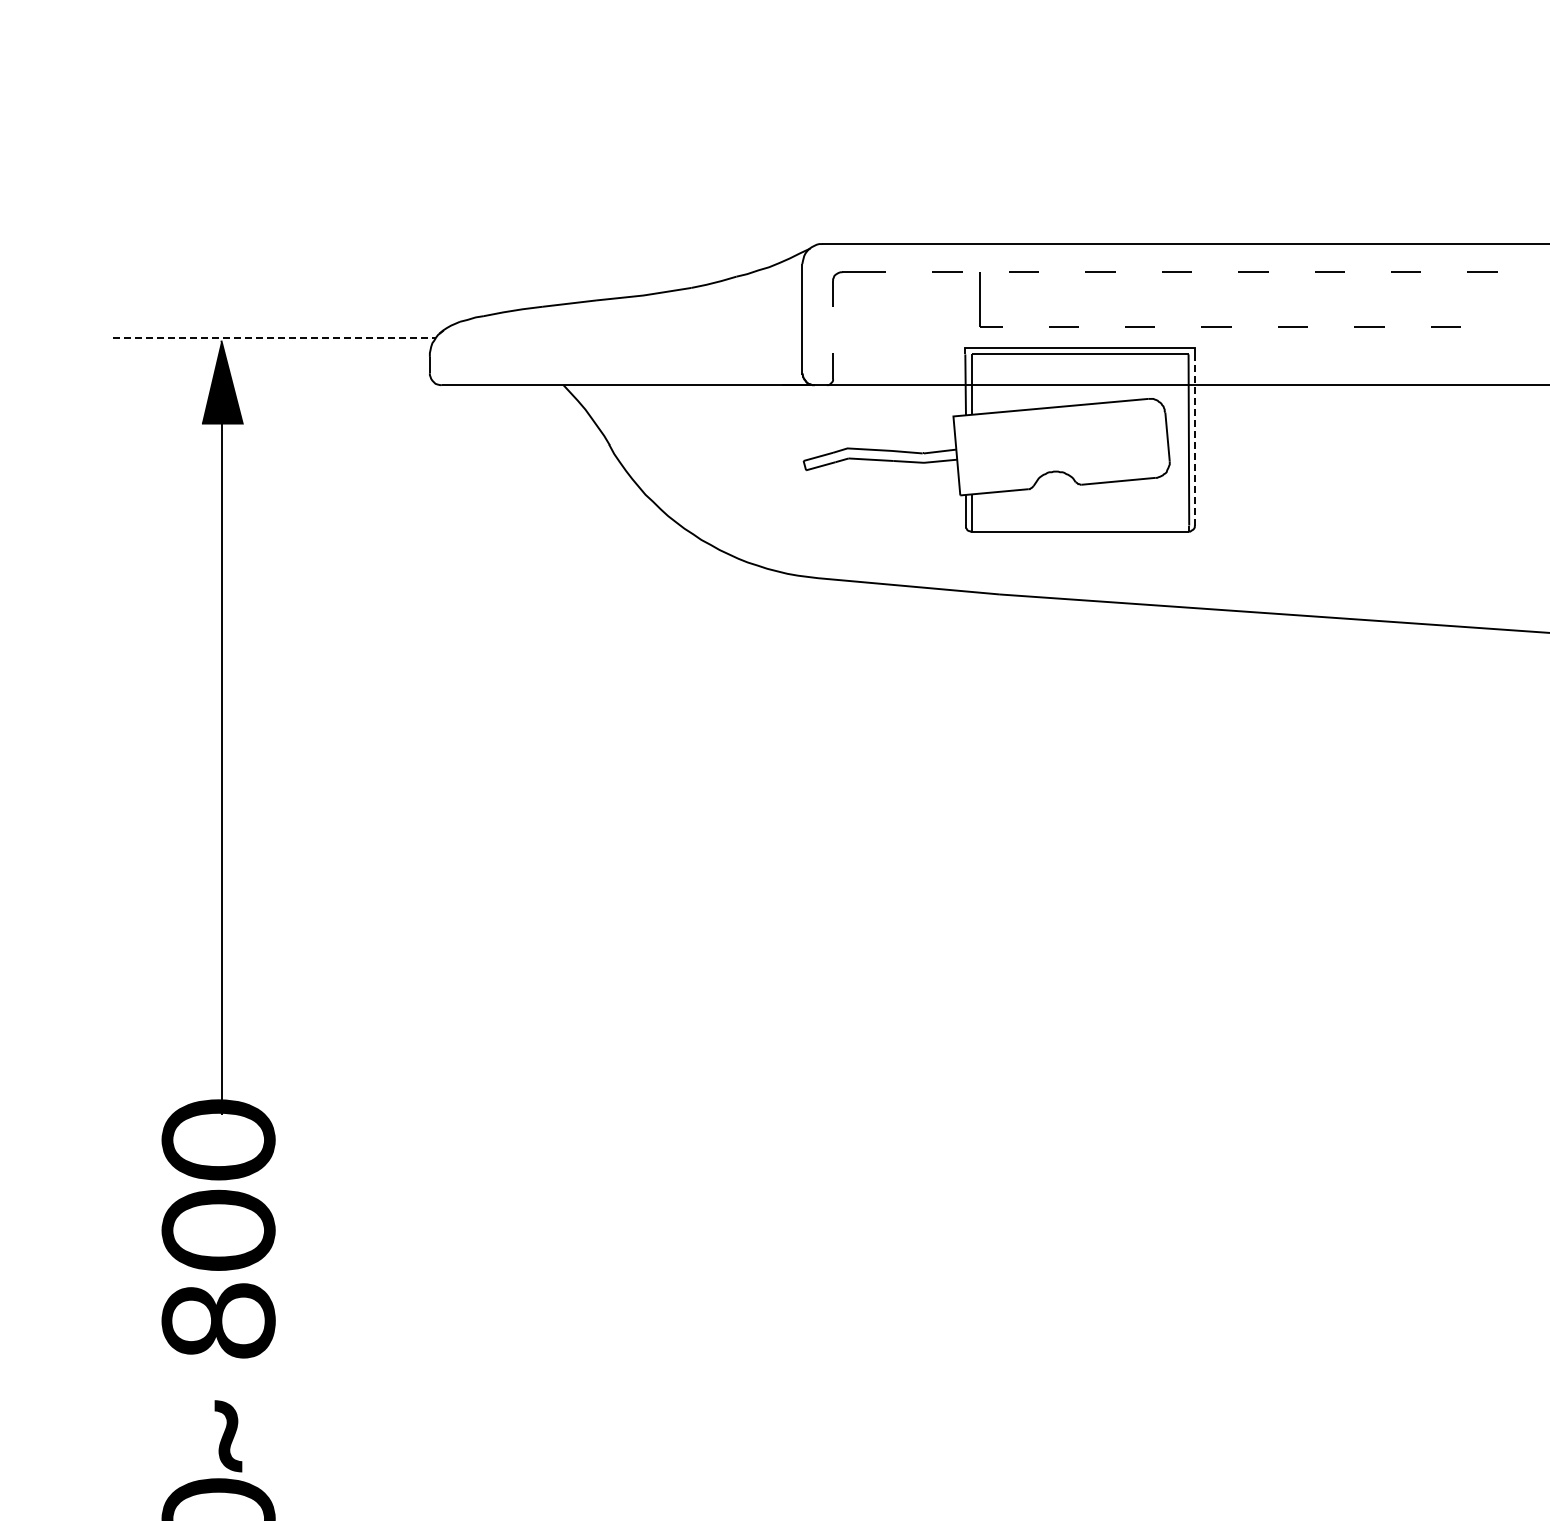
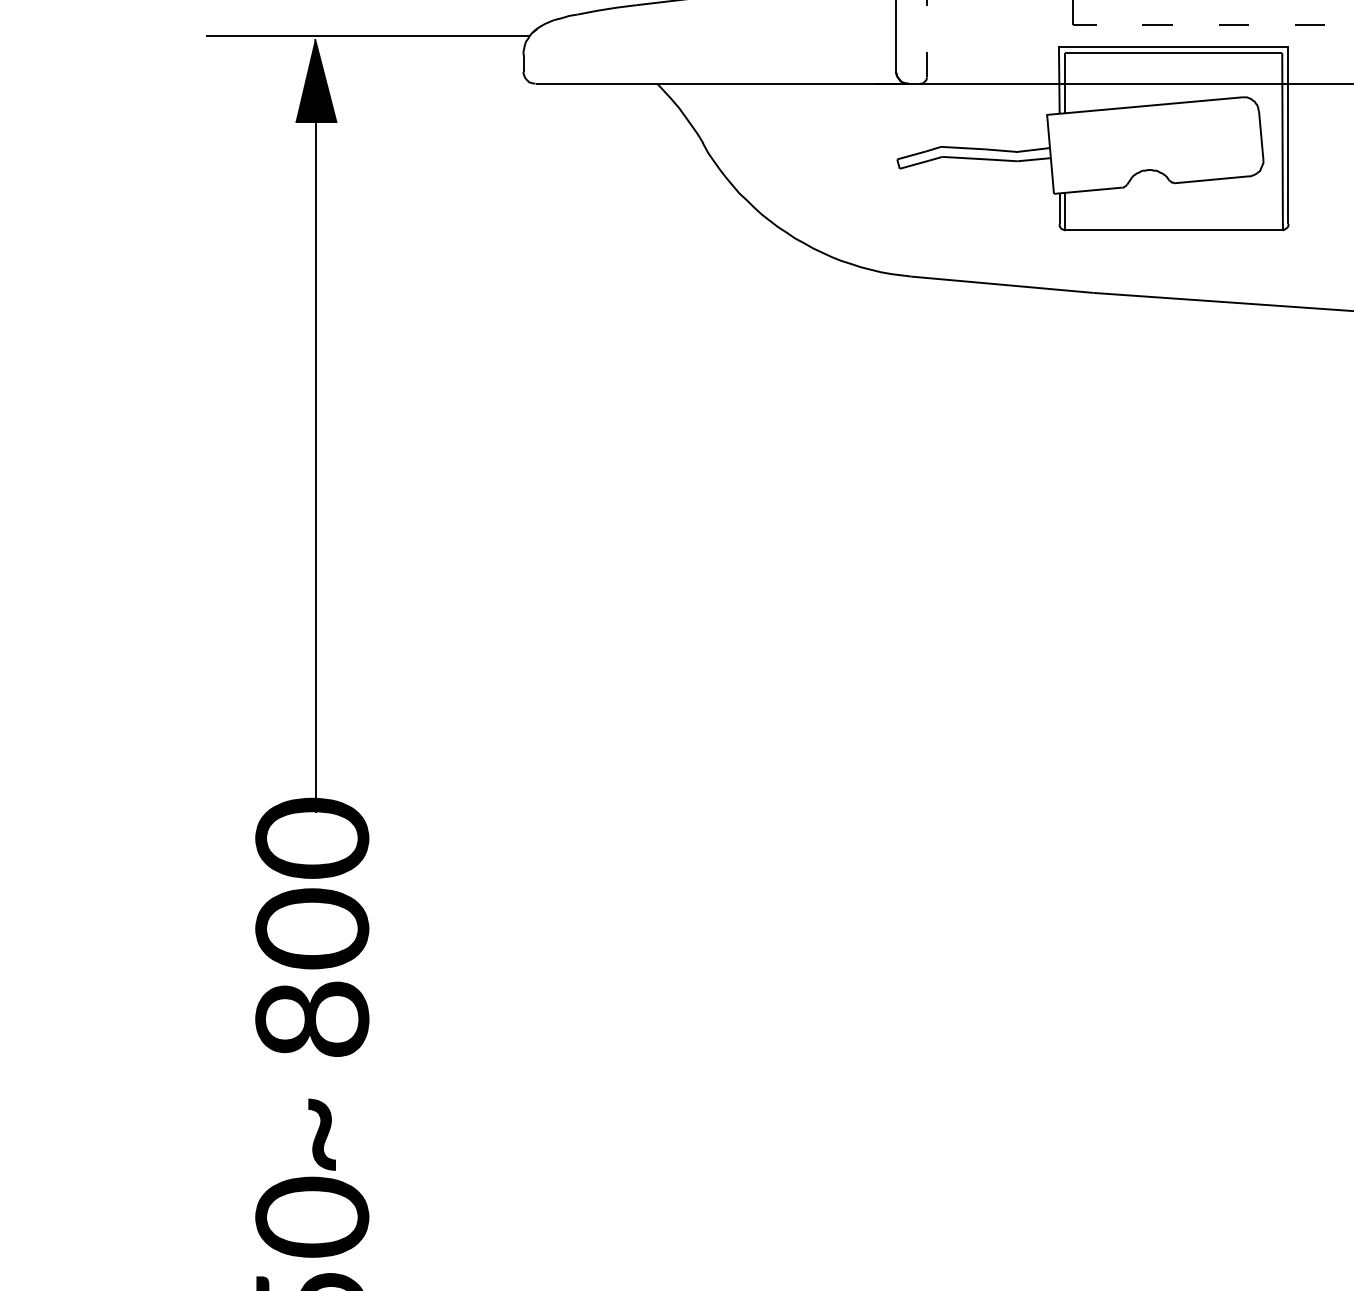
line: (274, 337) -> (368, 35), dashed -> solid
line: (1194, 439) -> (1288, 137), dashed -> solid

